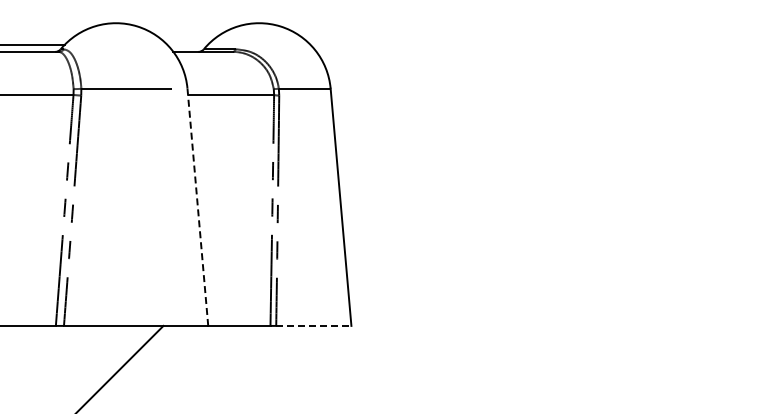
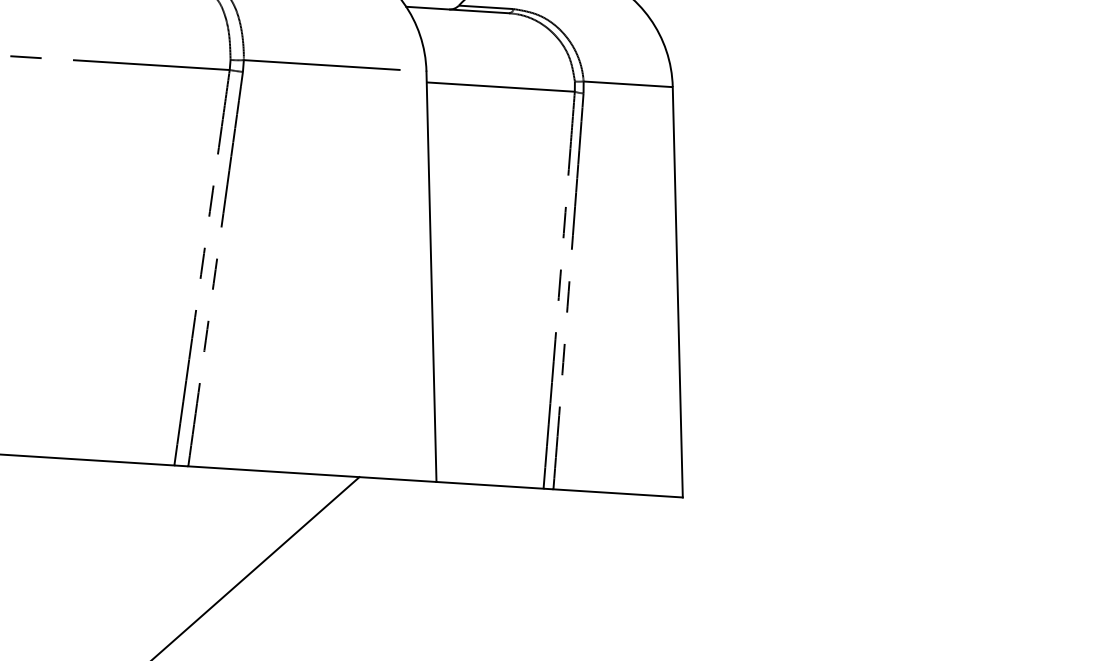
line: (197, 206) -> (430, 275), dashed -> solid
line: (313, 325) -> (617, 492), dashed -> solid

